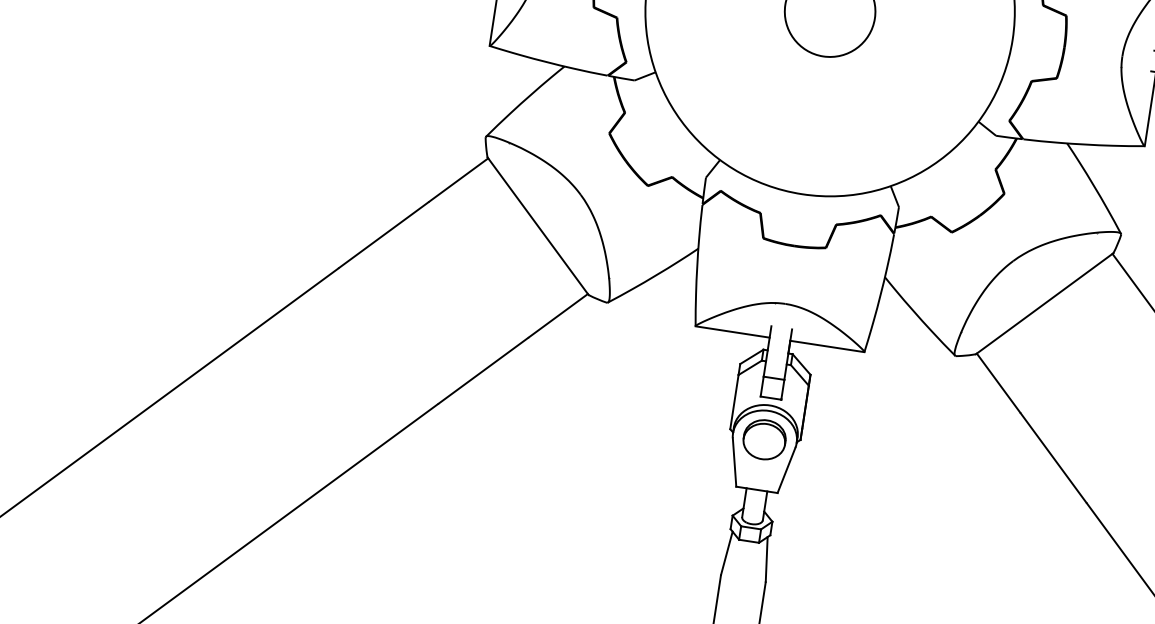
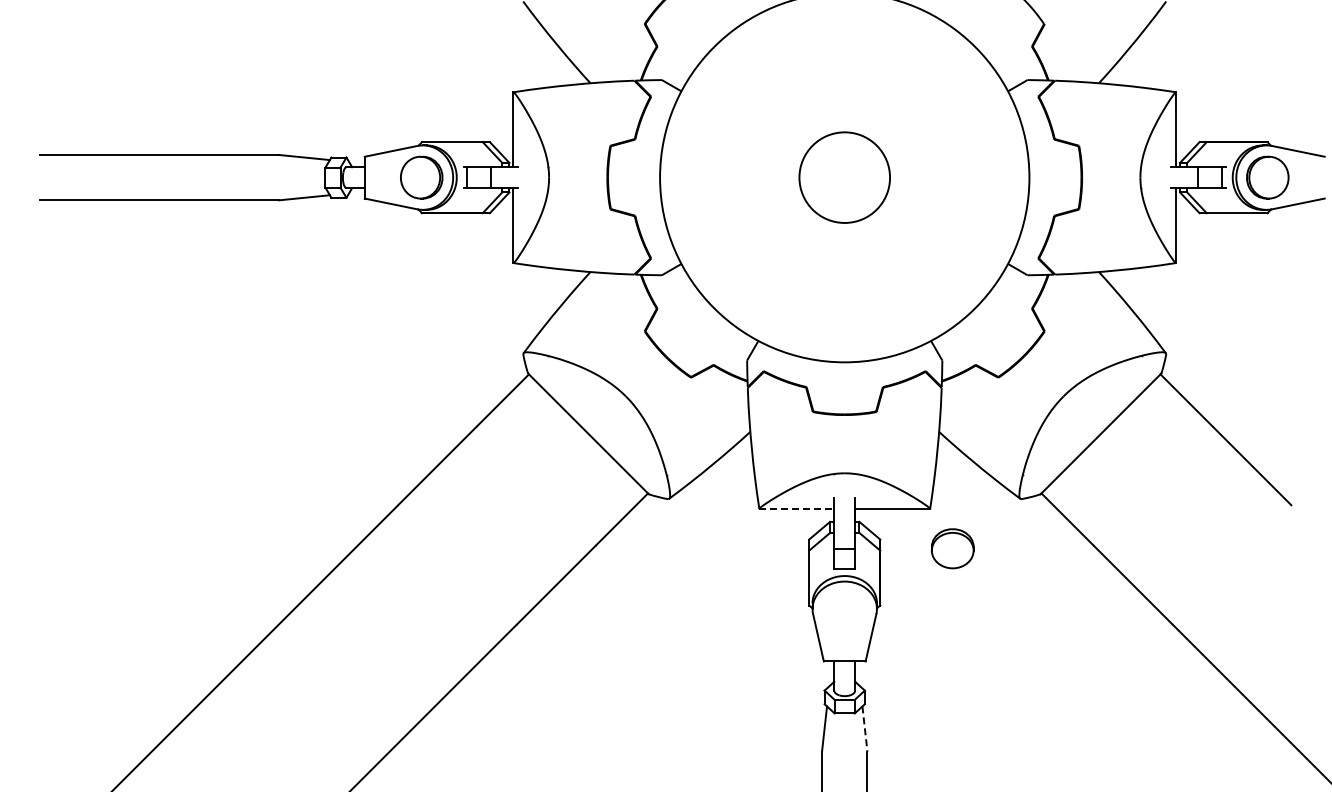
line: (733, 332) -> (797, 509), solid -> dashed
part: (764, 439) -> (952, 548), moved
line: (766, 560) -> (864, 729), solid -> dashed

